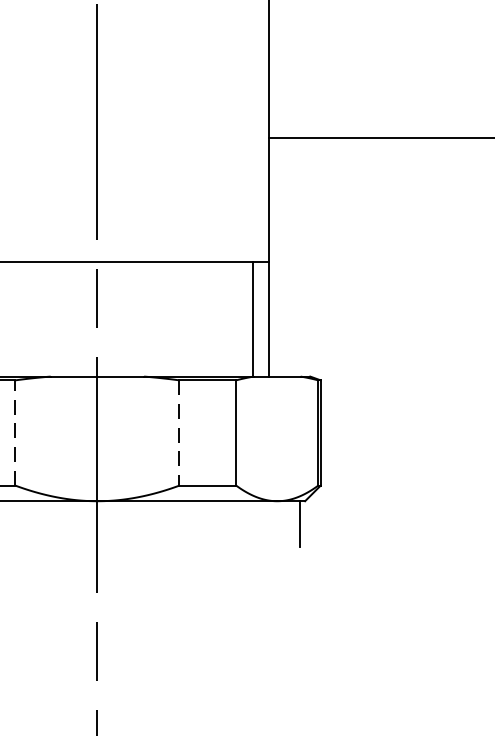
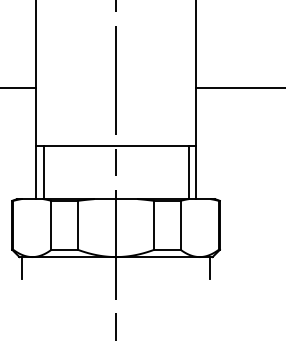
line: (14, 431) -> (77, 224), dashed -> solid
line: (180, 433) -> (154, 225), dashed -> solid

